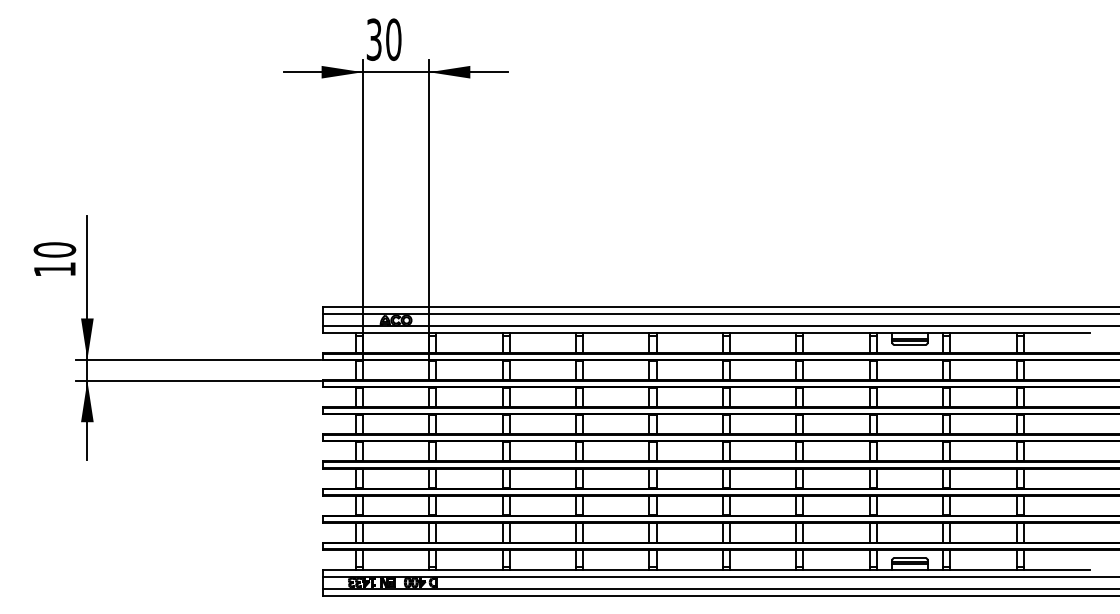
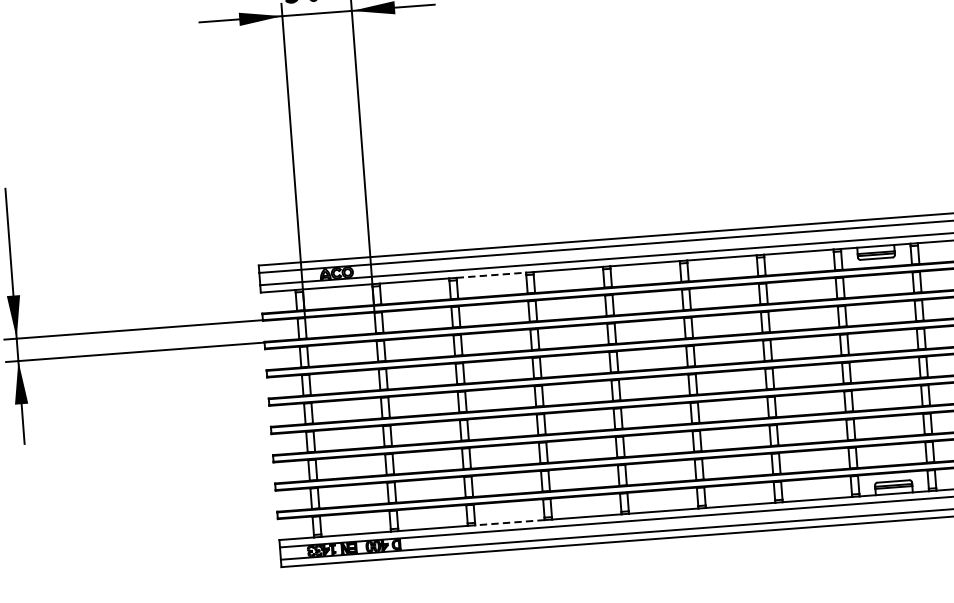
line: (543, 333) -> (492, 275), solid -> dashed
line: (542, 569) -> (509, 522), solid -> dashed

